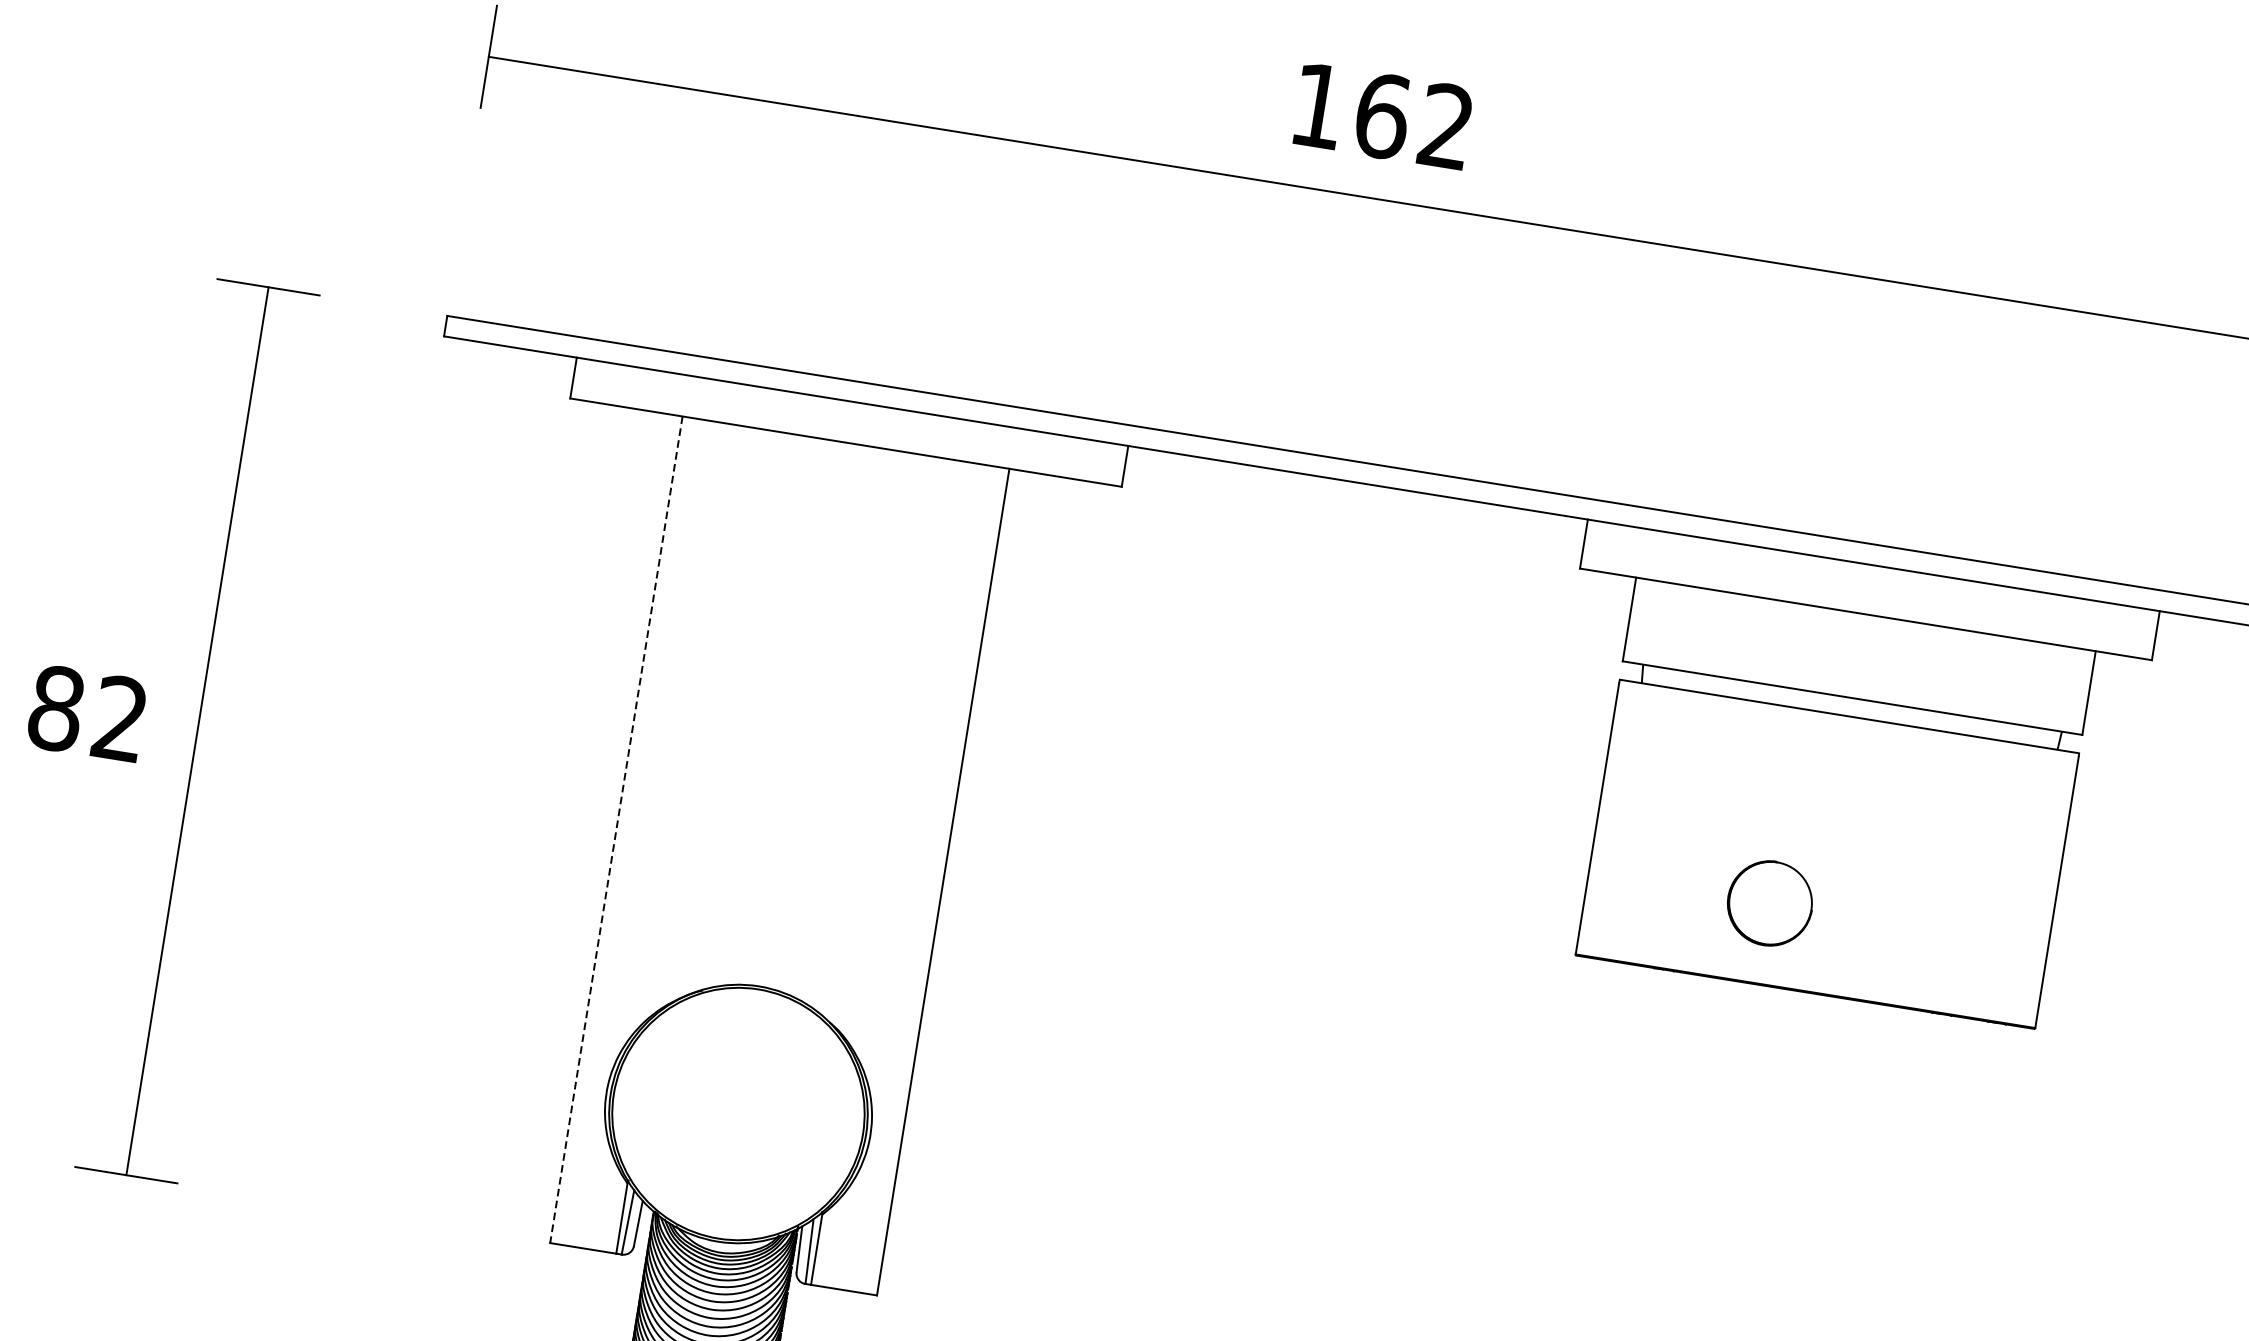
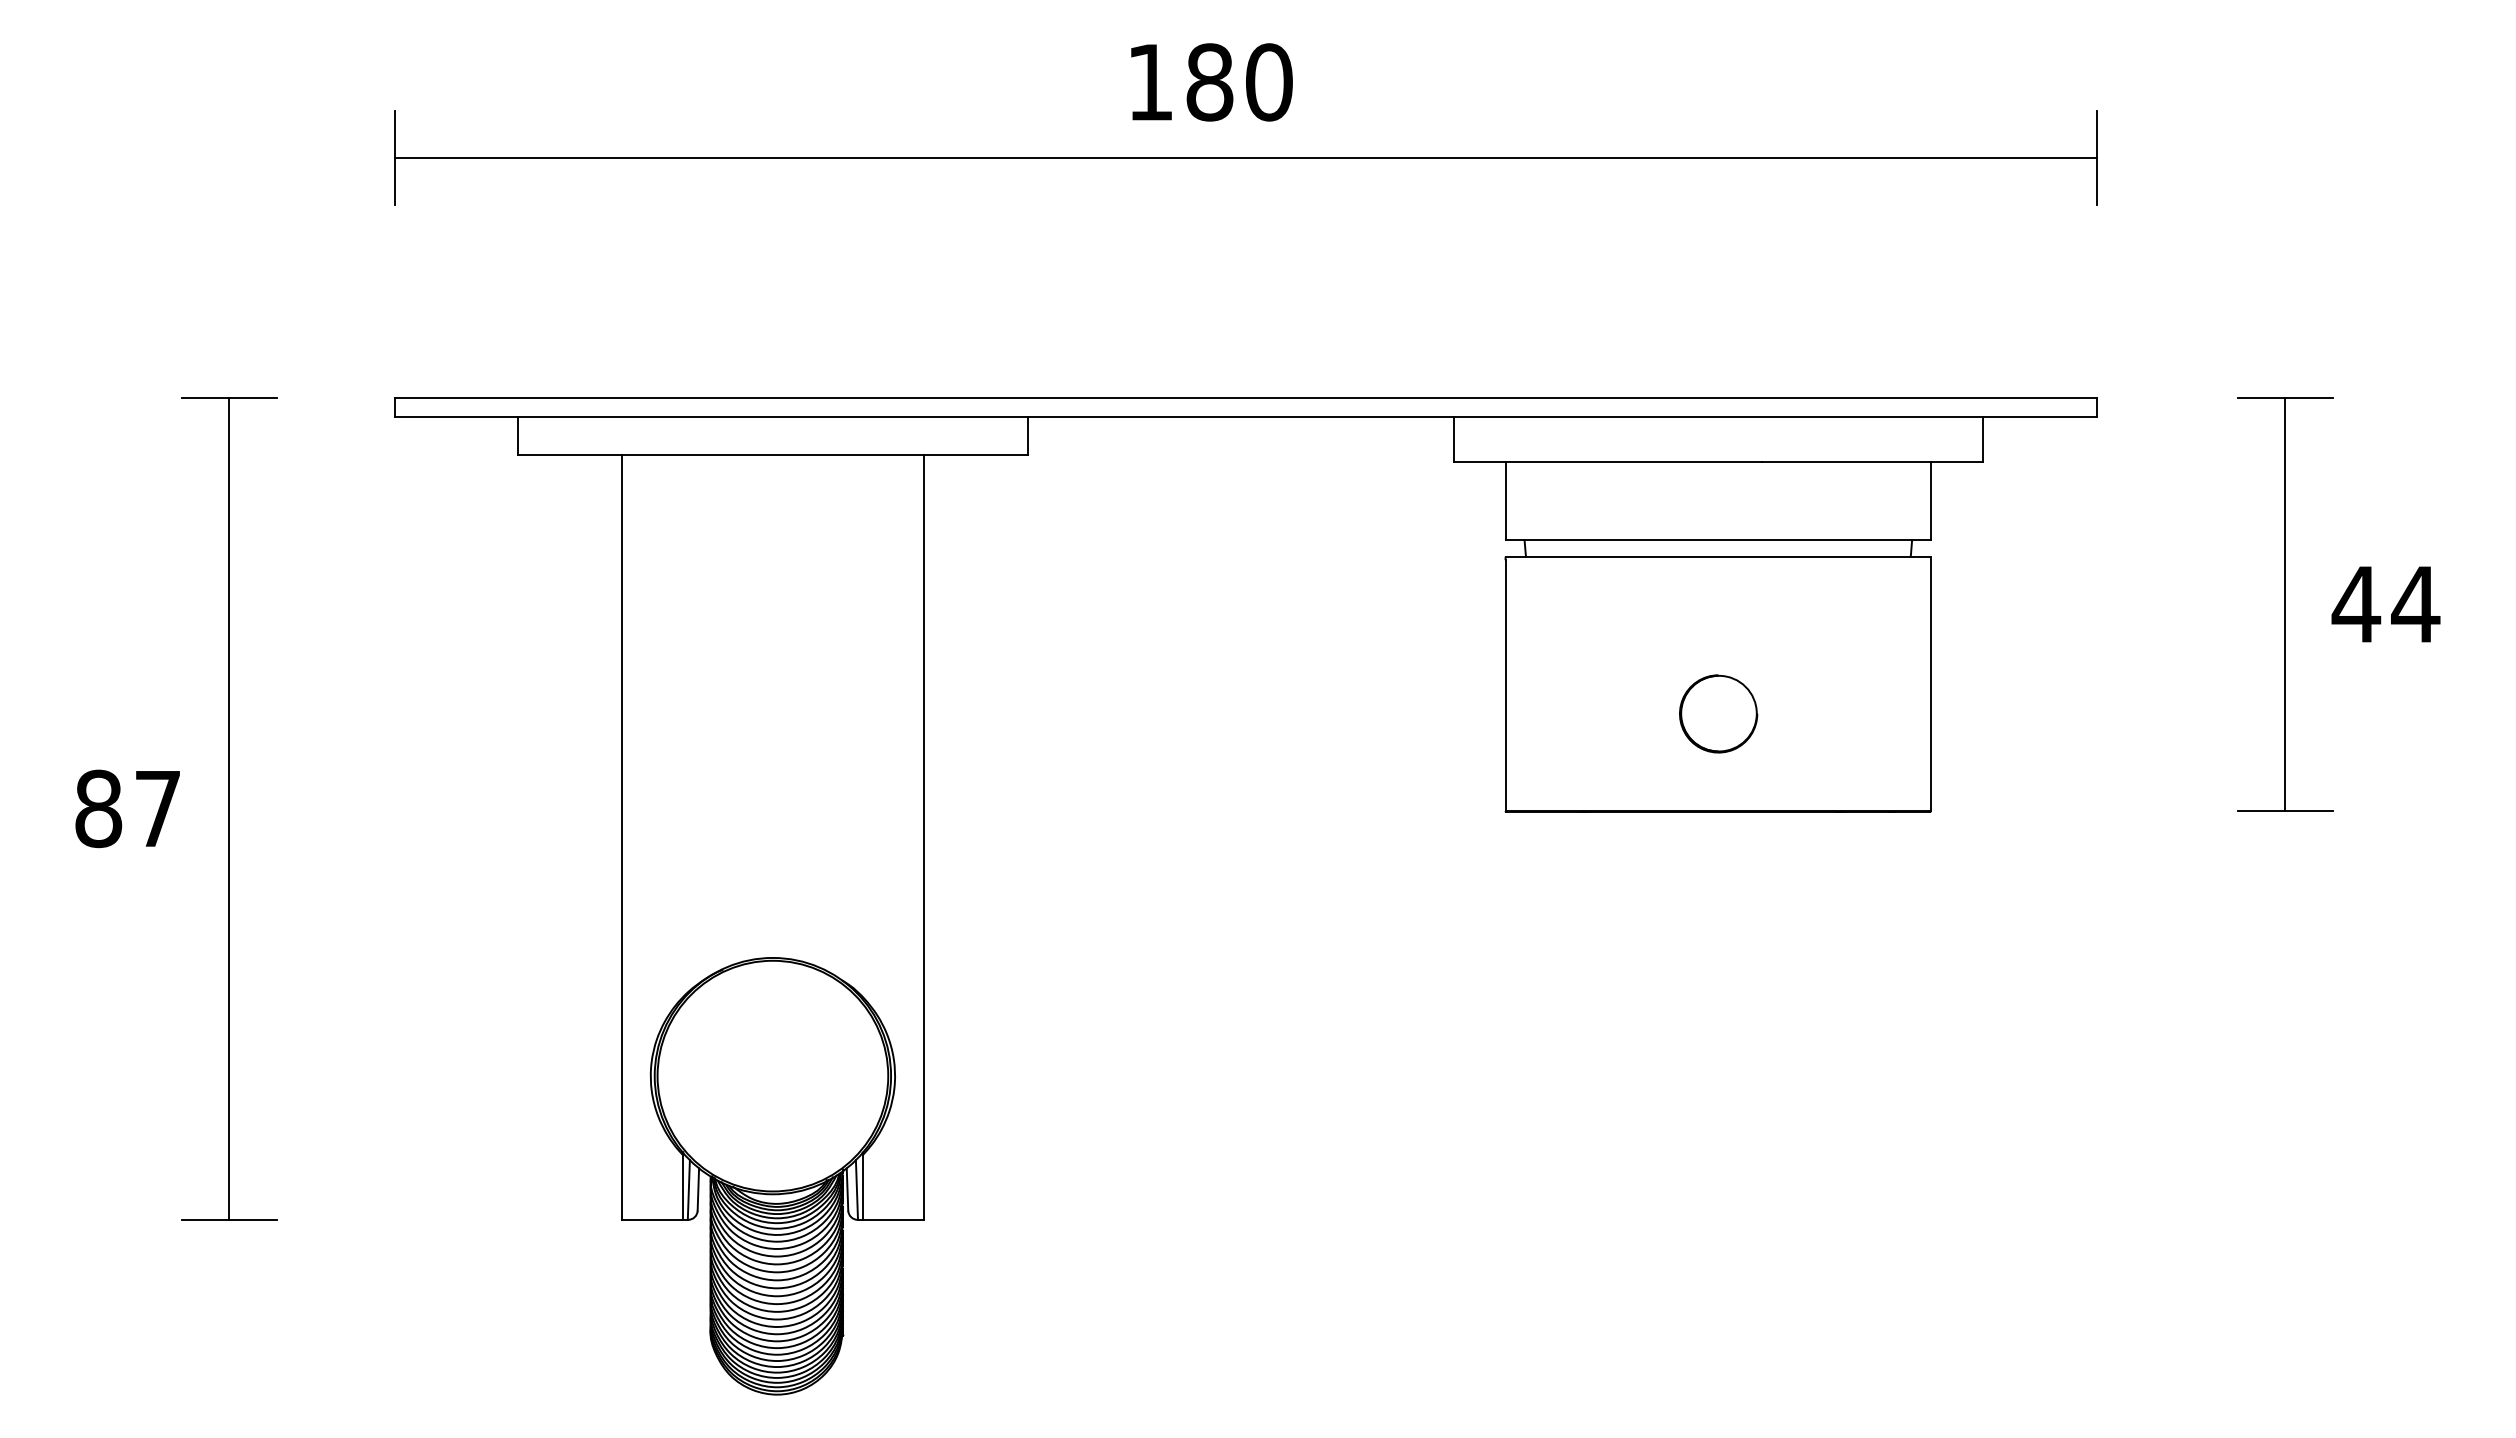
text: (1414, 121) -> (1239, 82), 162 -> 180
text: (120, 717) -> (157, 807), 82 -> 87
line: (616, 830) -> (621, 837), dashed -> solid
part: (1770, 902) -> (1718, 713), moved

